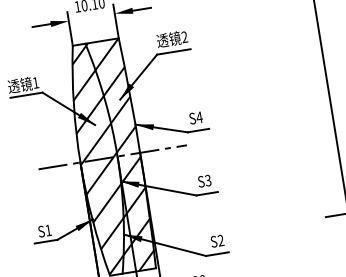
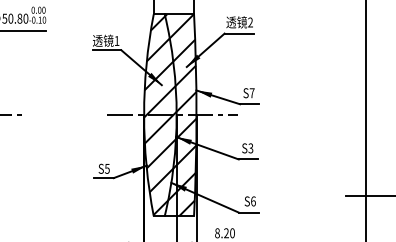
text: (198, 117) -> (251, 93), S4 -> S7
text: (48, 230) -> (107, 168), S1 -> S5
text: (221, 240) -> (253, 201), S2 -> S6

